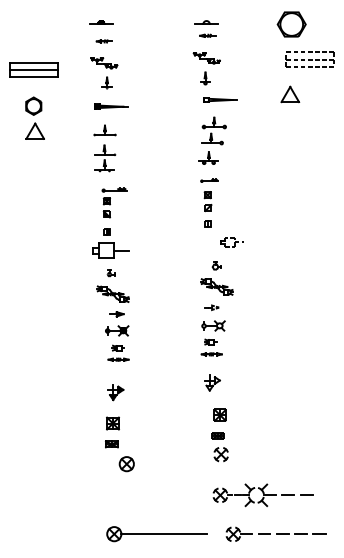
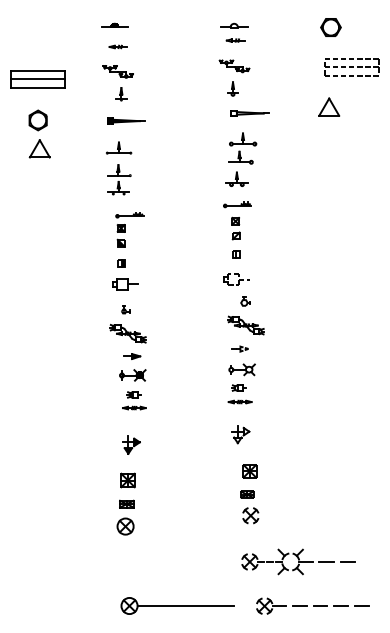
part: (291, 23) -> (330, 26), size x0.62
part: (209, 180) -> (237, 204), size x1.43
part: (231, 242) -> (235, 279), moved
part: (110, 250) -> (125, 284), size x0.62
part: (126, 464) -> (125, 526), moved

